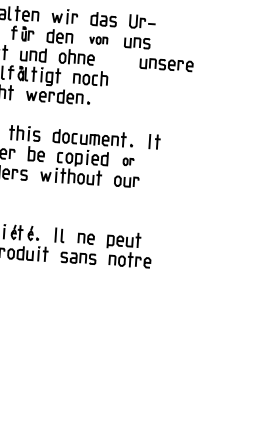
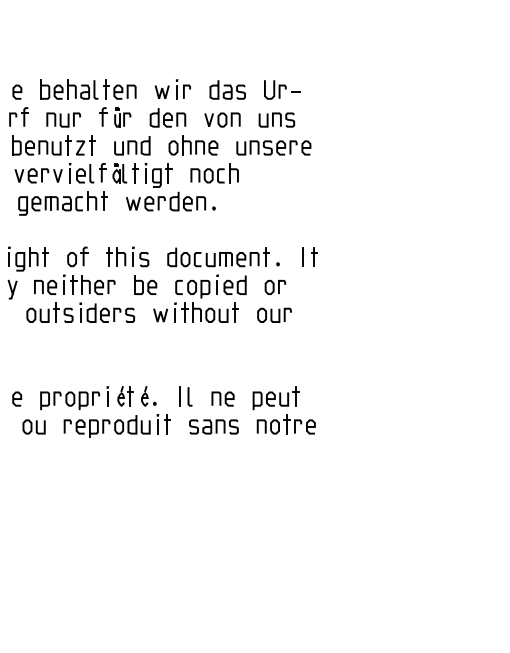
part: (98, 40) -> (222, 119), size x1.43
part: (166, 64) -> (273, 147), moved
part: (127, 161) -> (274, 287), size x1.43

